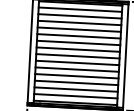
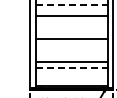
line: (81, 9) -> (72, 4), solid -> dashed
line: (79, 16) -> (71, 10), removed
line: (78, 30) -> (71, 22), removed
line: (78, 35) -> (71, 27), removed
line: (78, 42) -> (71, 33), removed
line: (77, 56) -> (71, 45), removed
line: (77, 62) -> (71, 50), removed
line: (76, 69) -> (71, 56), removed
line: (77, 83) -> (72, 68), solid -> dashed
line: (75, 89) -> (71, 73), removed
line: (75, 95) -> (71, 79), removed

